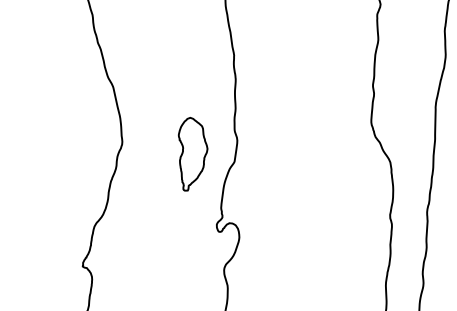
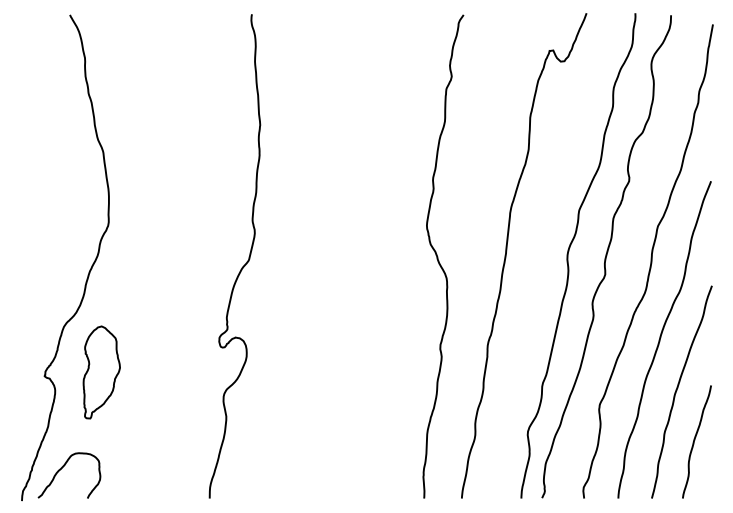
part: (193, 153) -> (101, 372), moved

